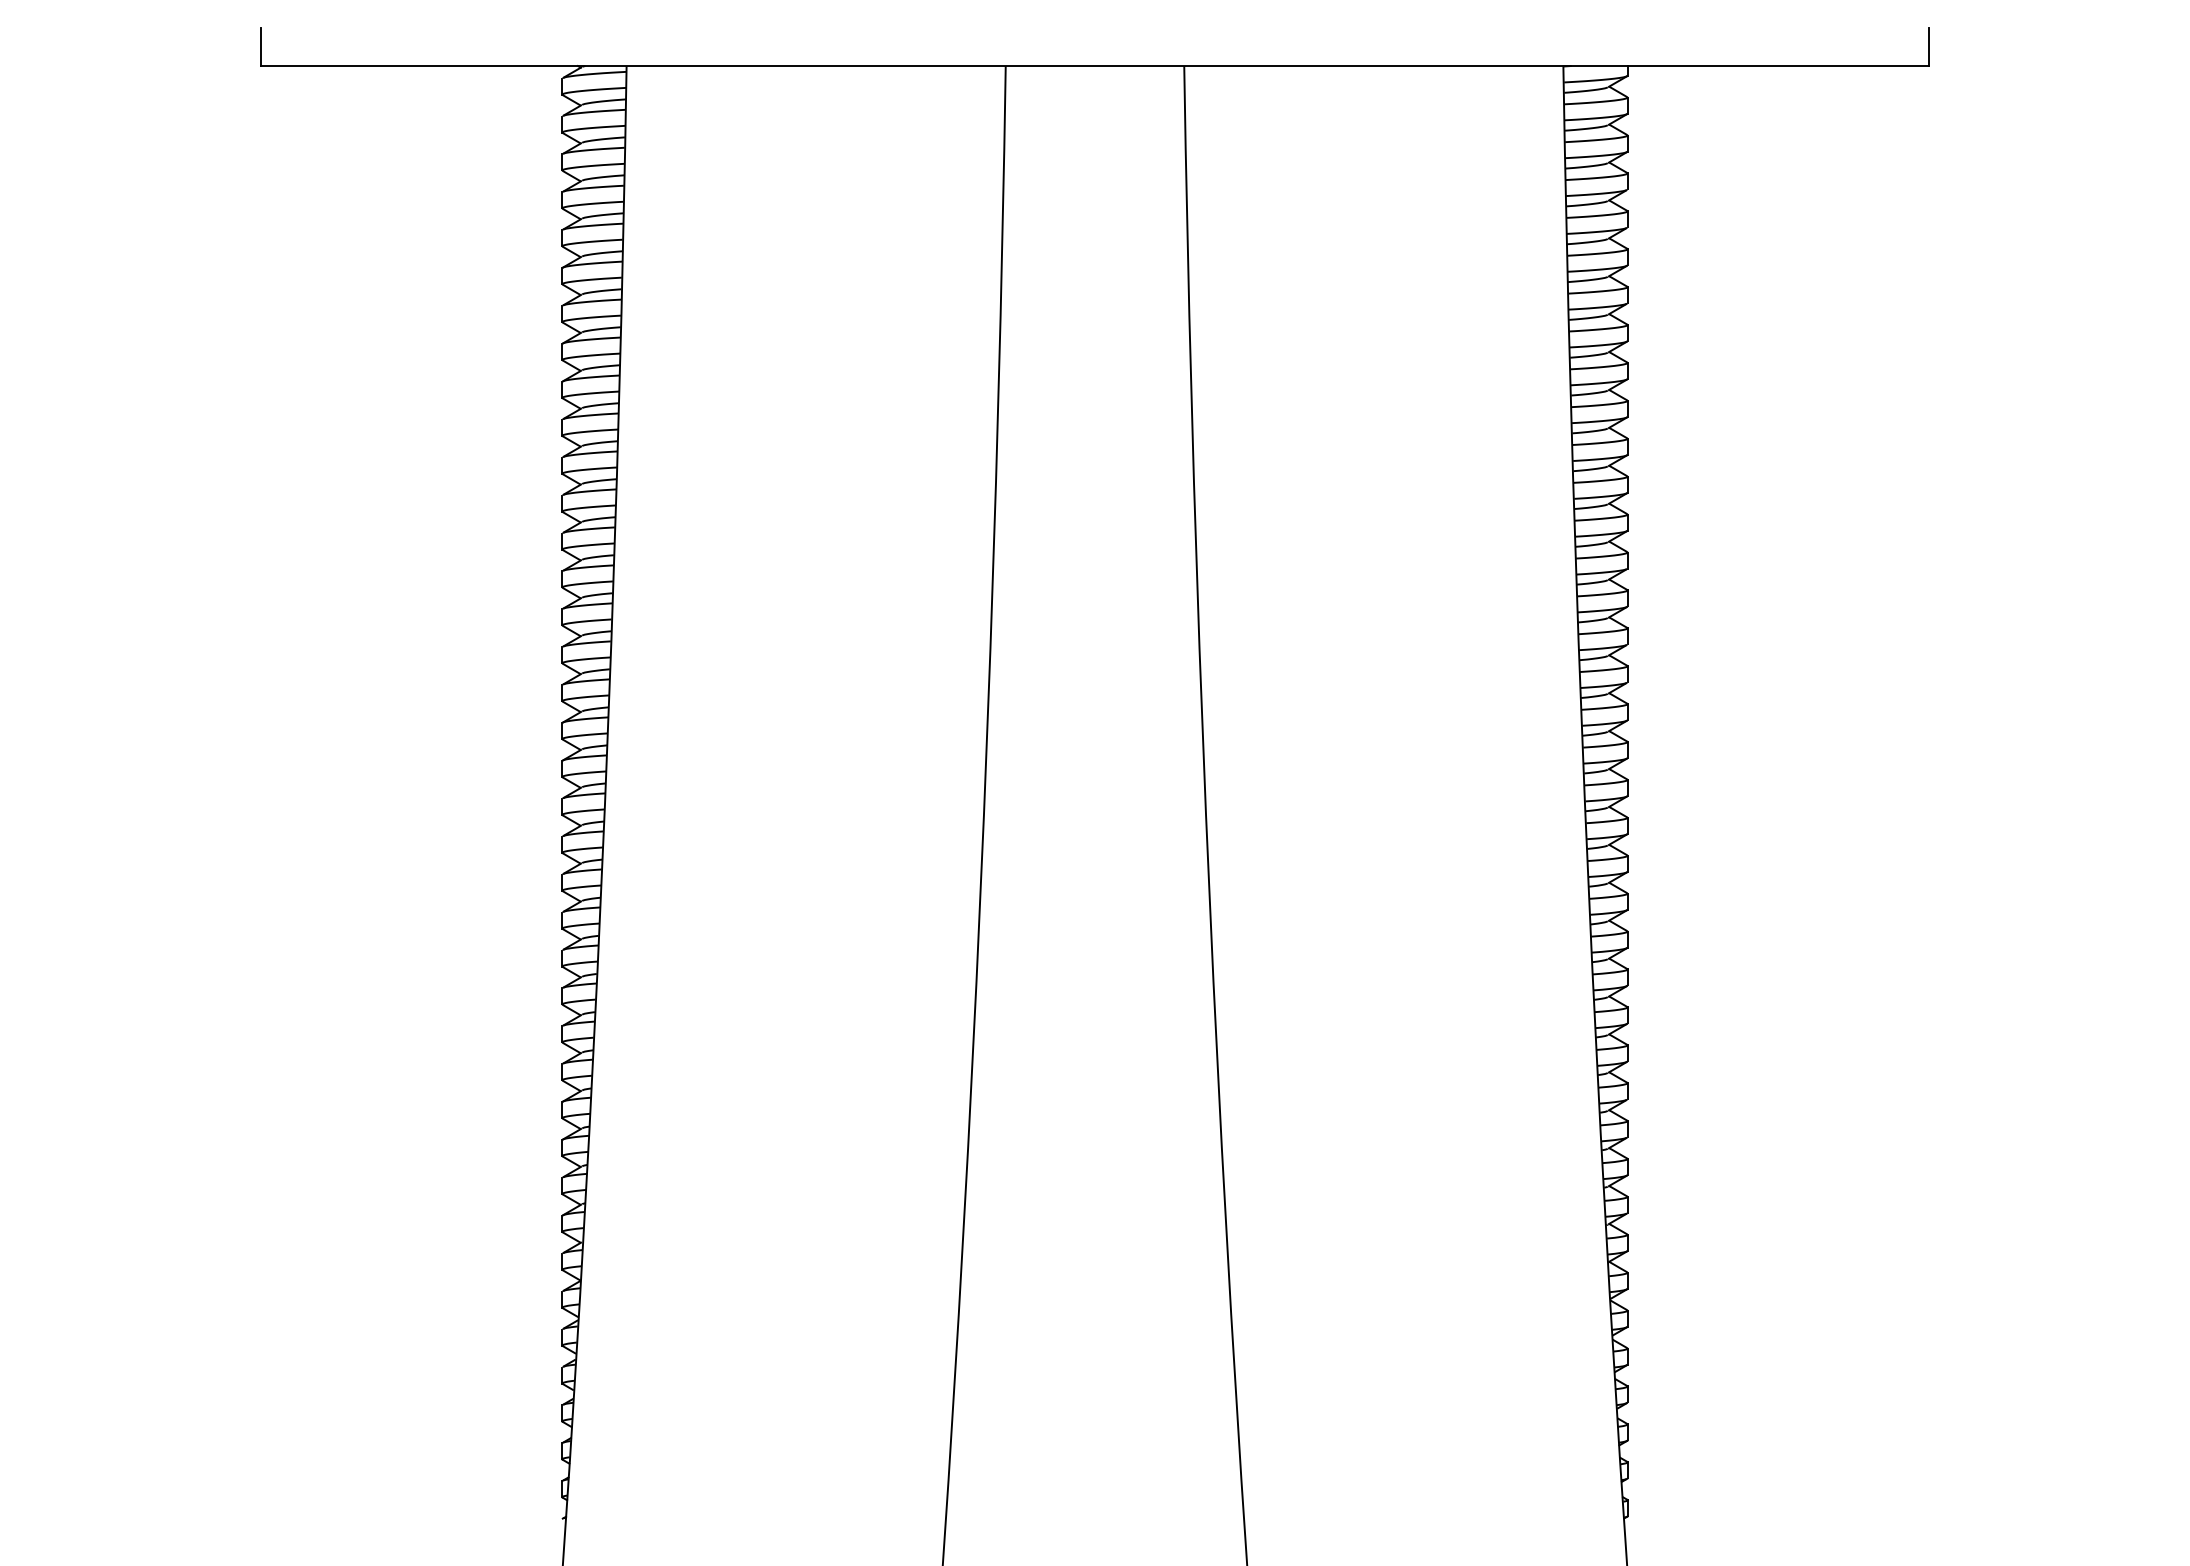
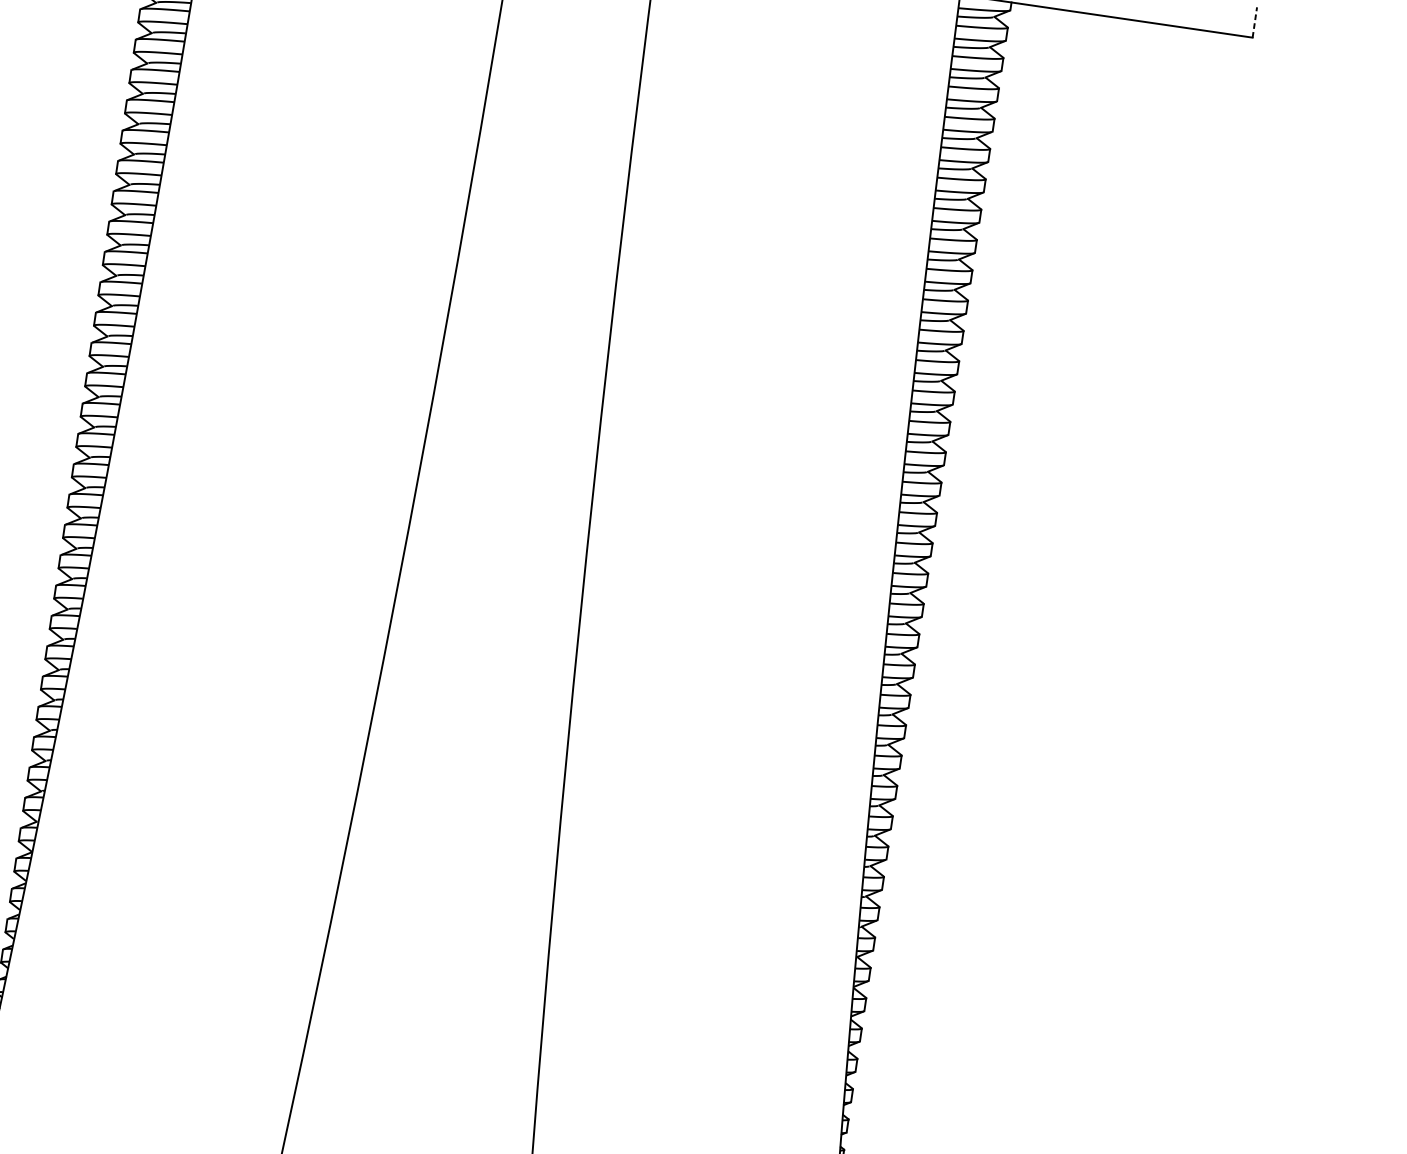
line: (1928, 47) -> (1254, 22), solid -> dashed

